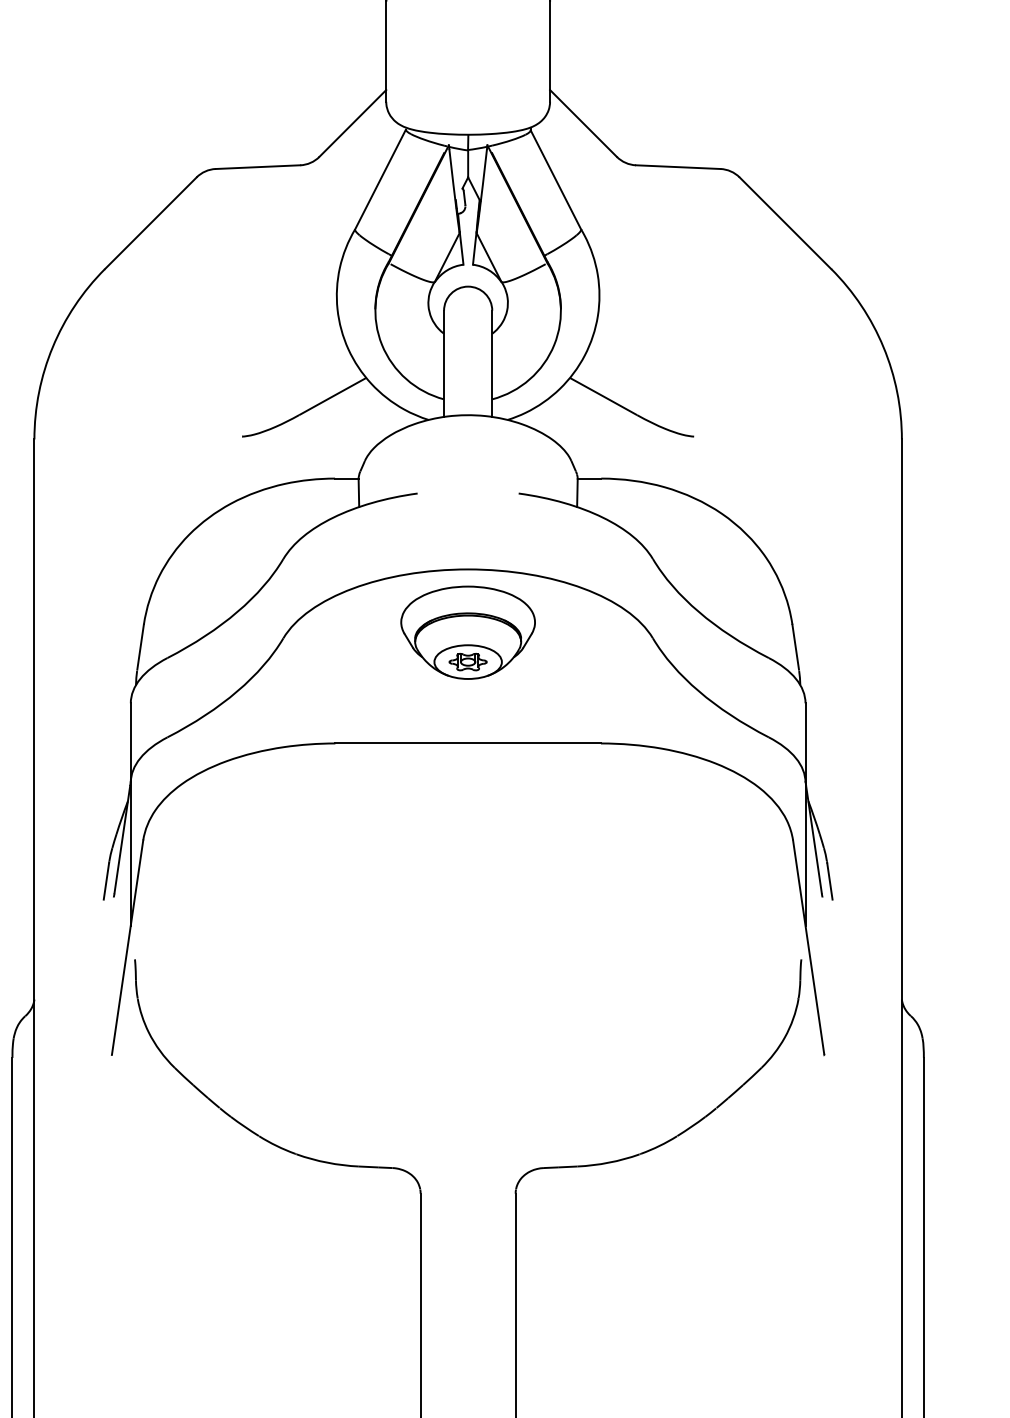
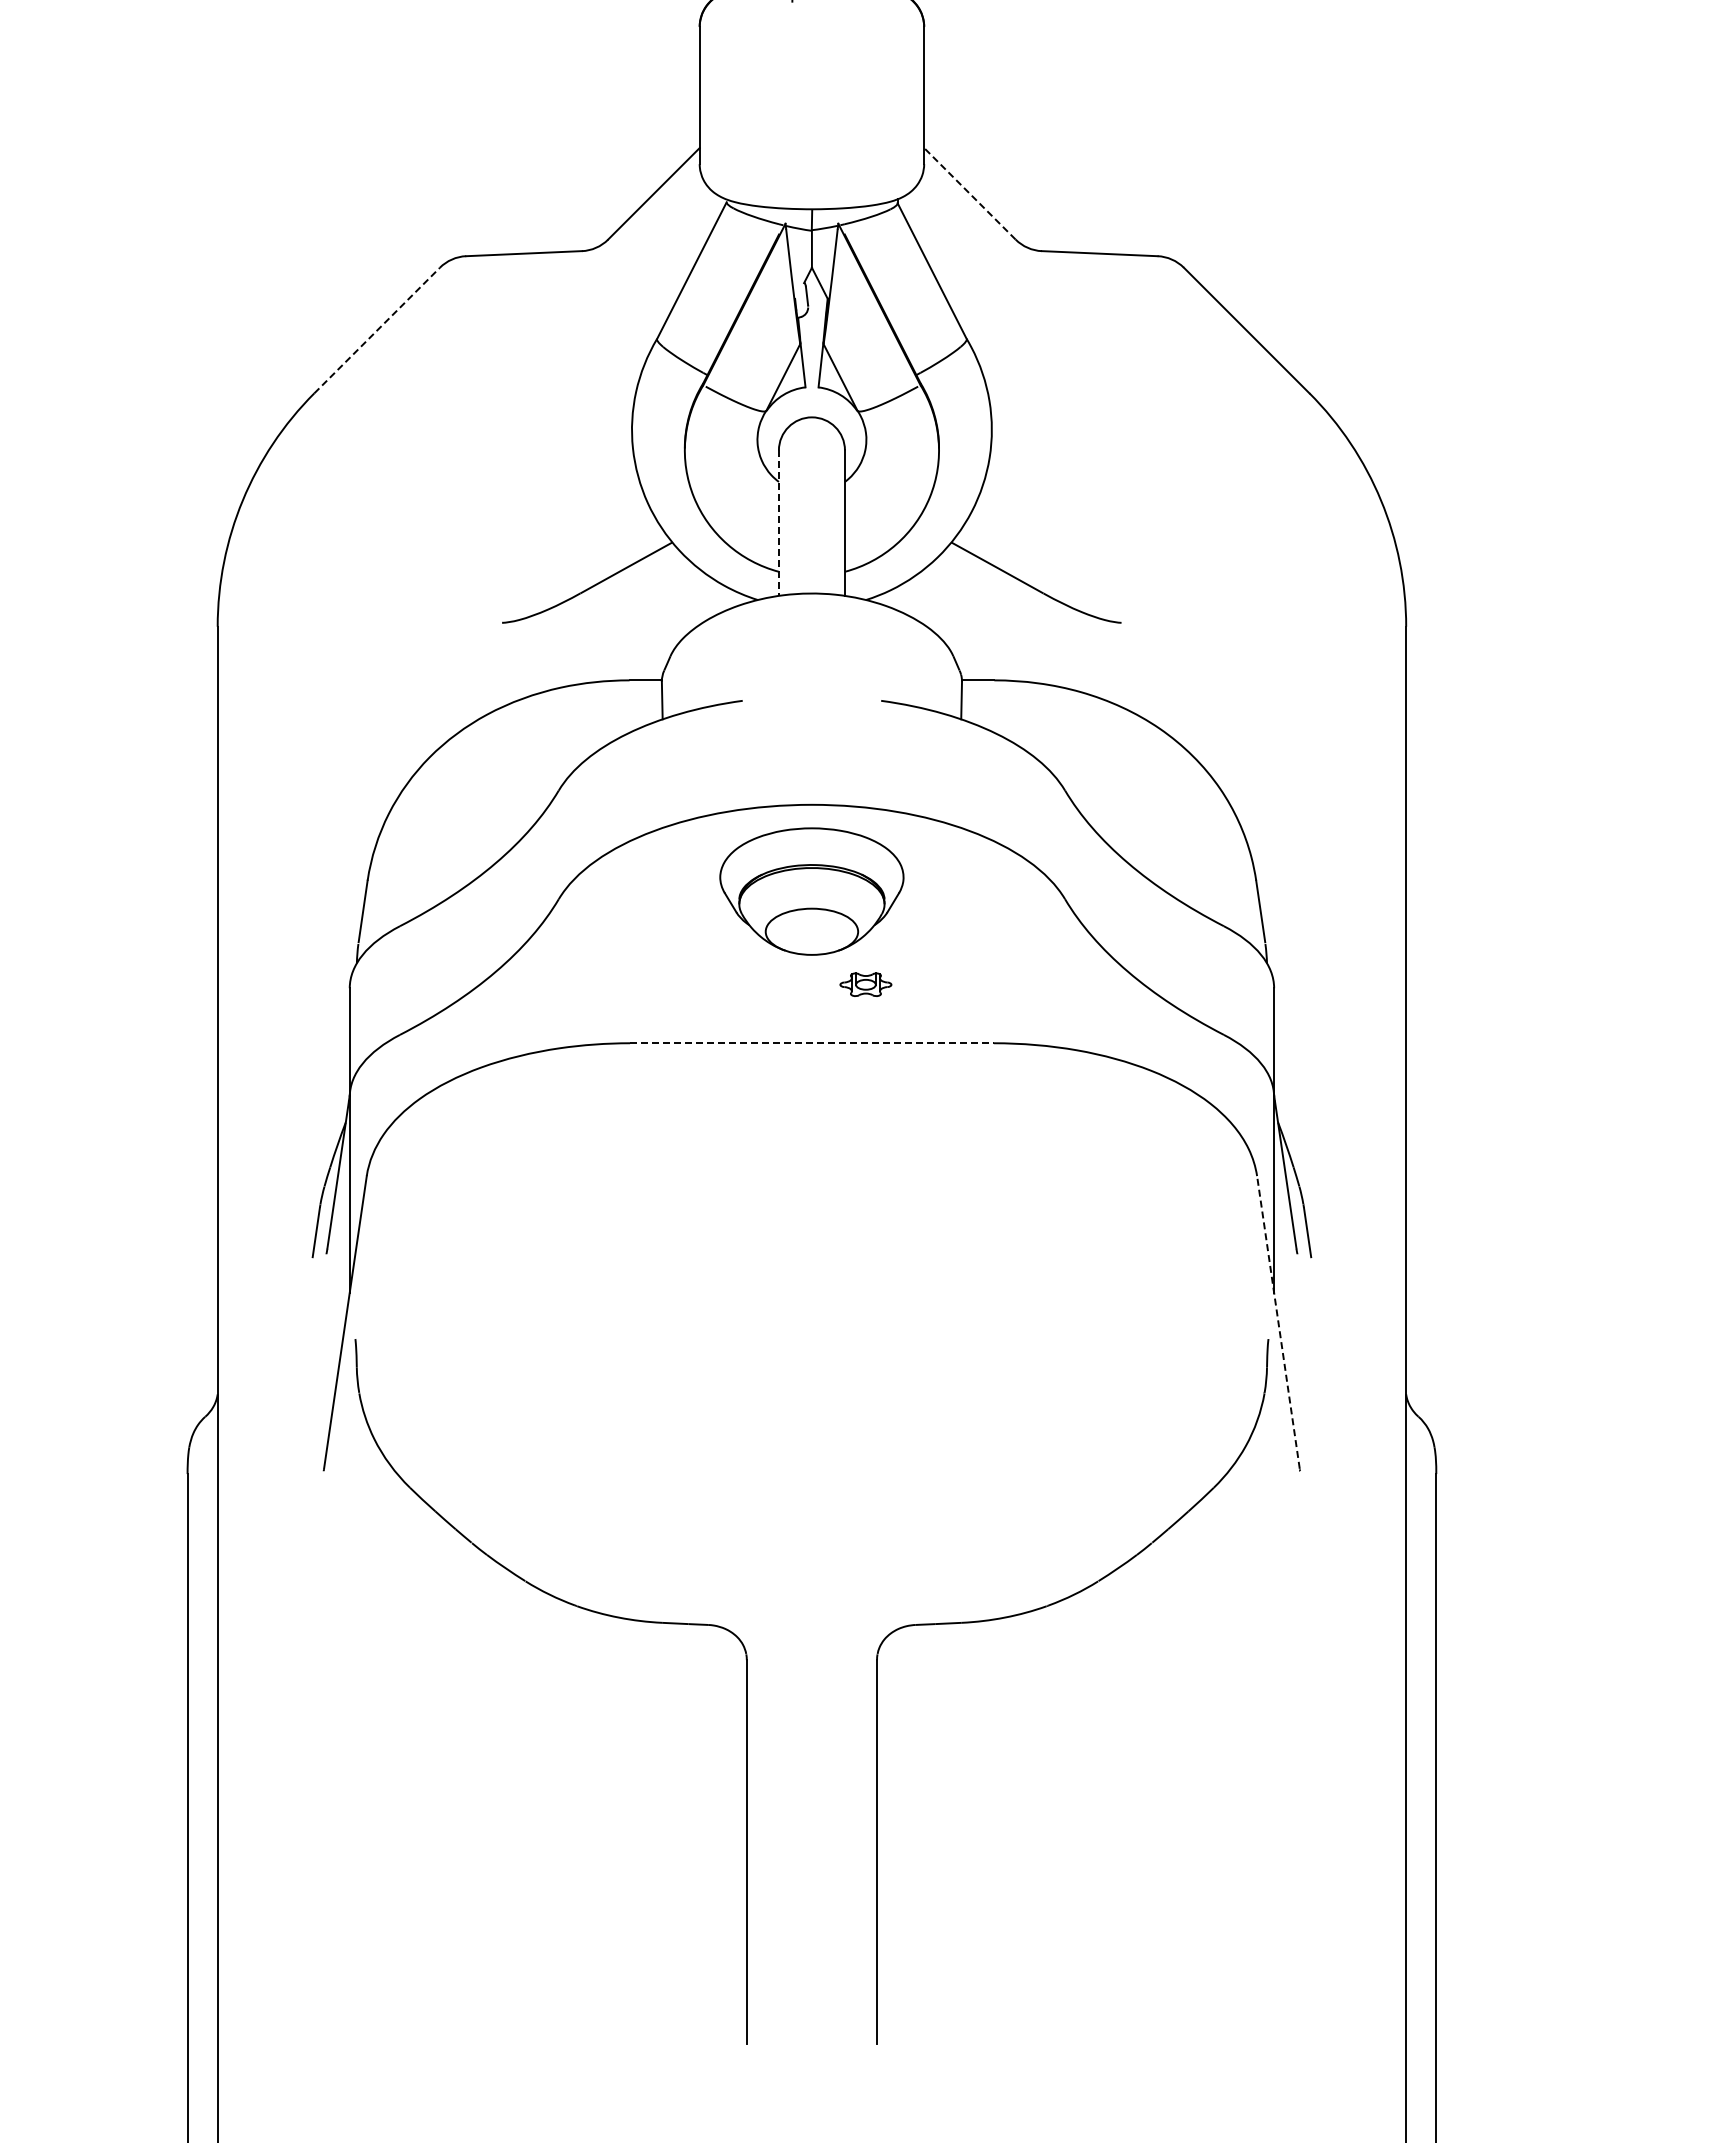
line: (583, 123) -> (969, 193), solid -> dashed
line: (151, 223) -> (377, 330), solid -> dashed
line: (443, 364) -> (778, 523), solid -> dashed
part: (467, 661) -> (865, 984), moved
line: (467, 743) -> (811, 1043), solid -> dashed
line: (808, 947) -> (1278, 1322), solid -> dashed

